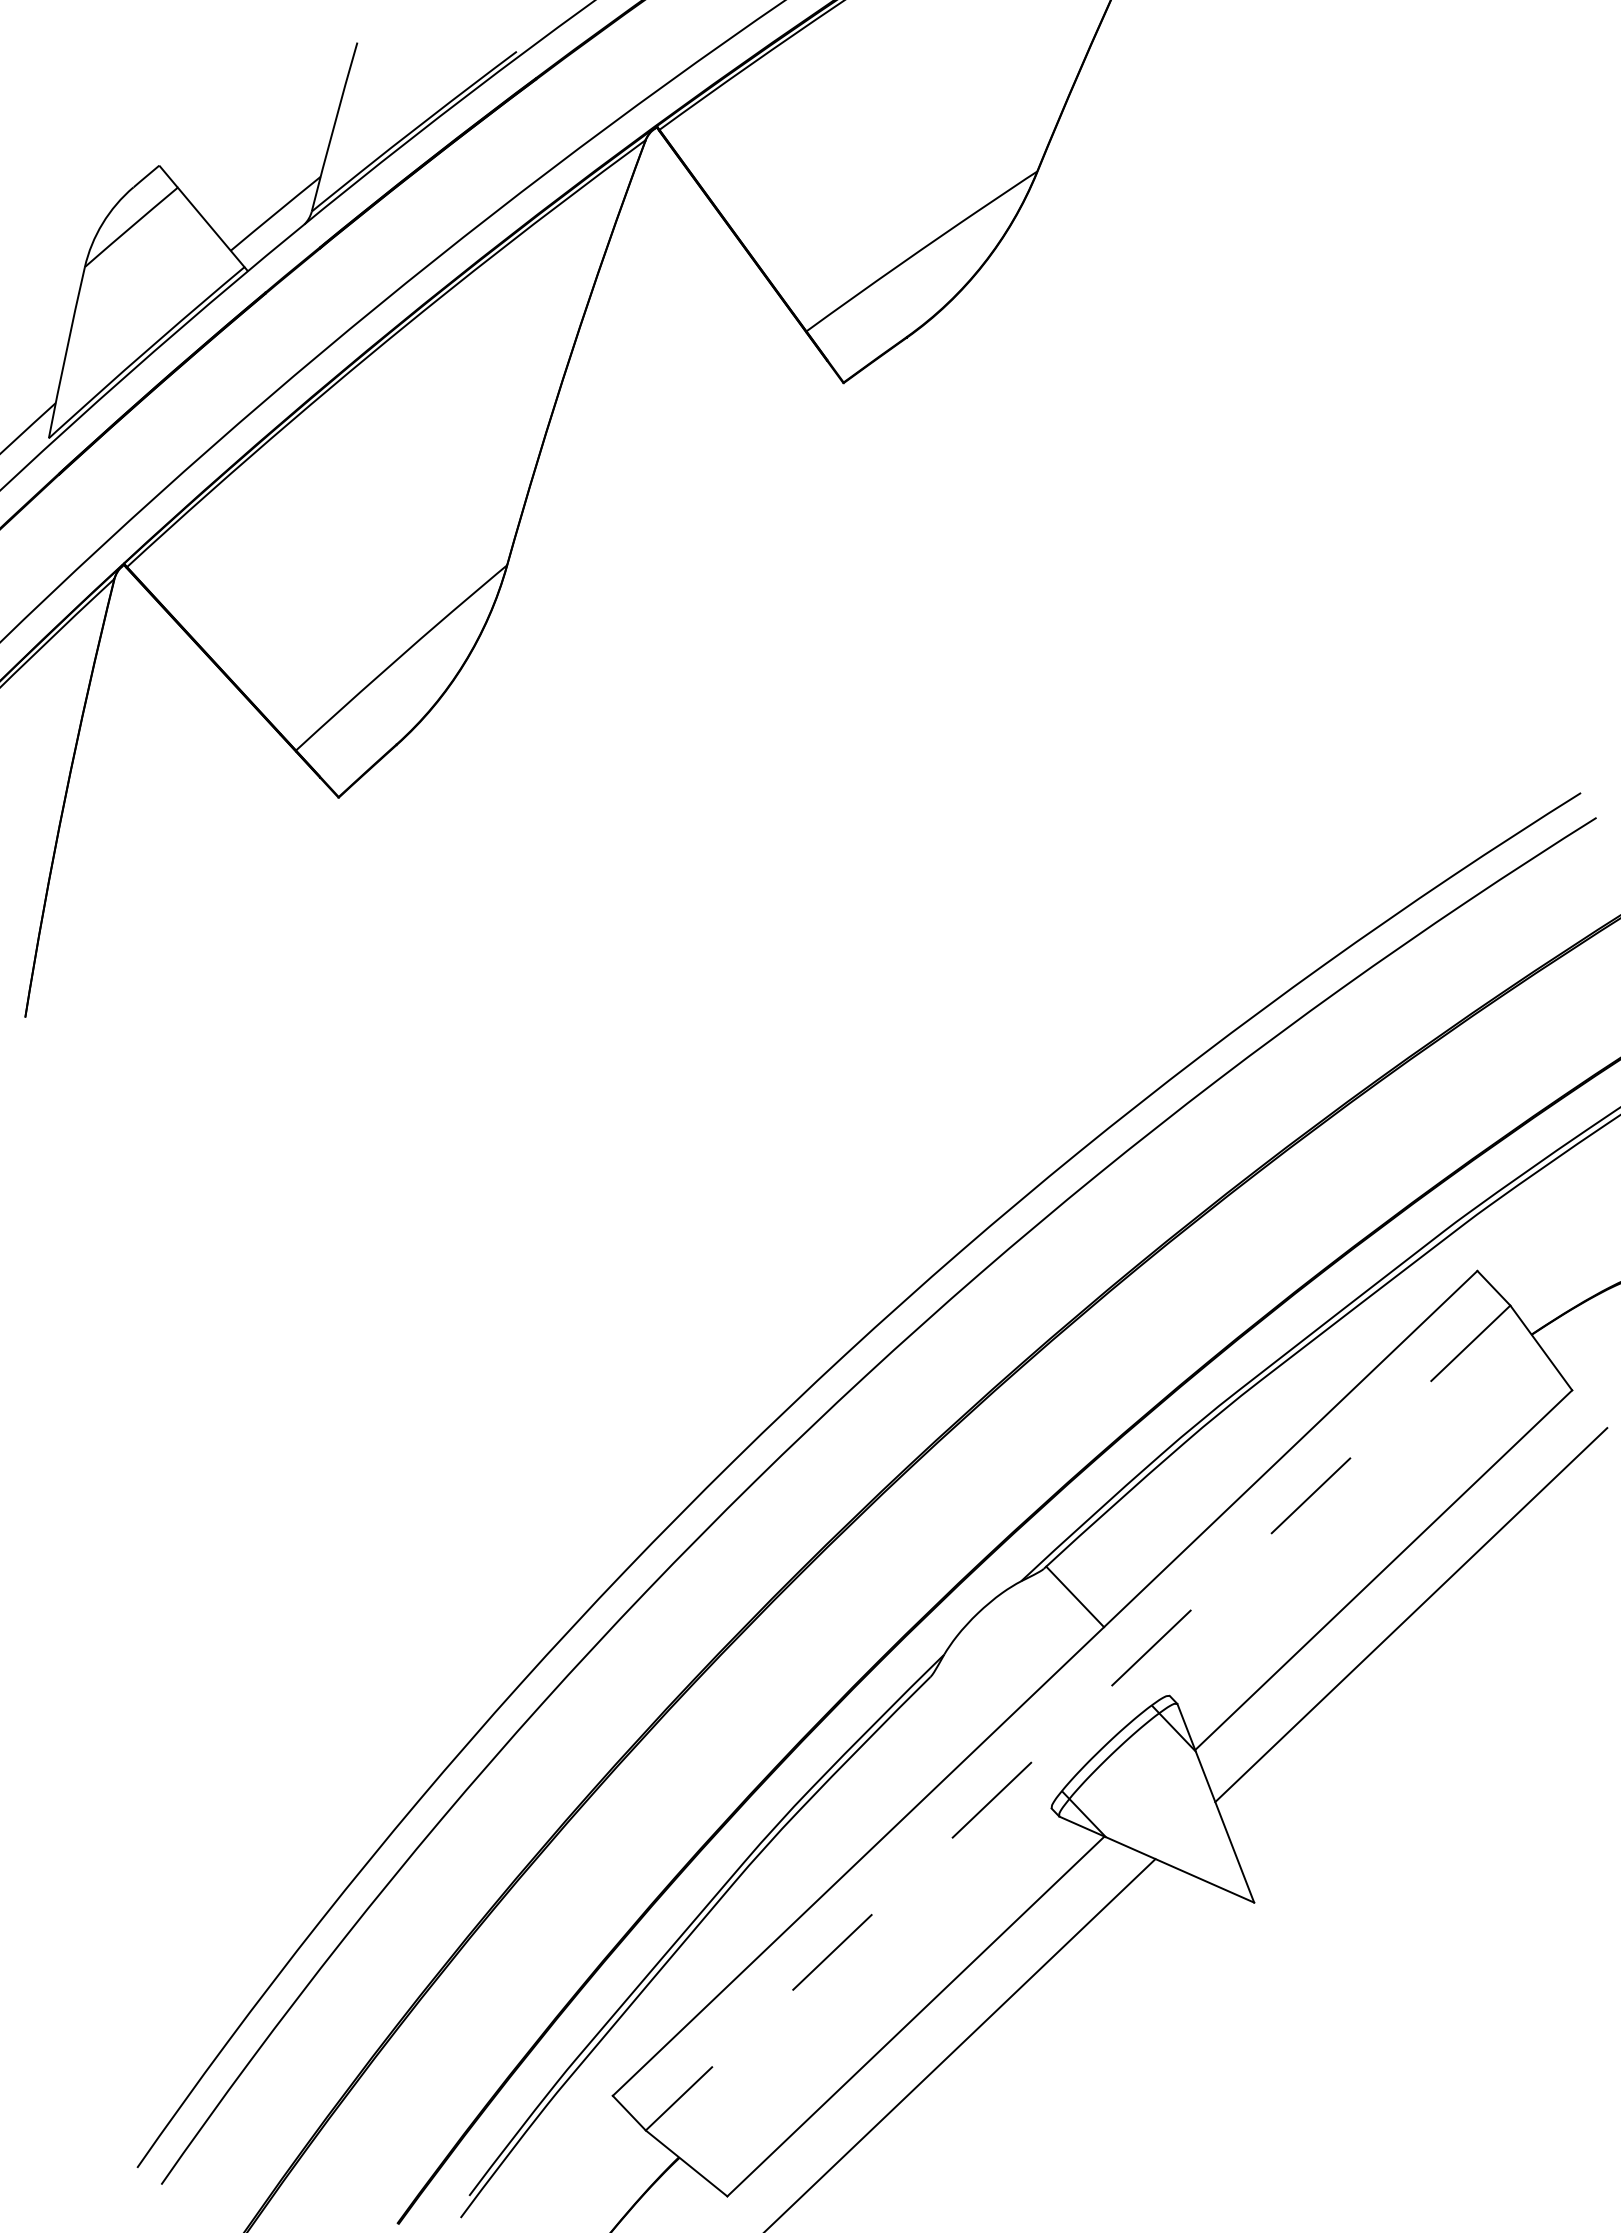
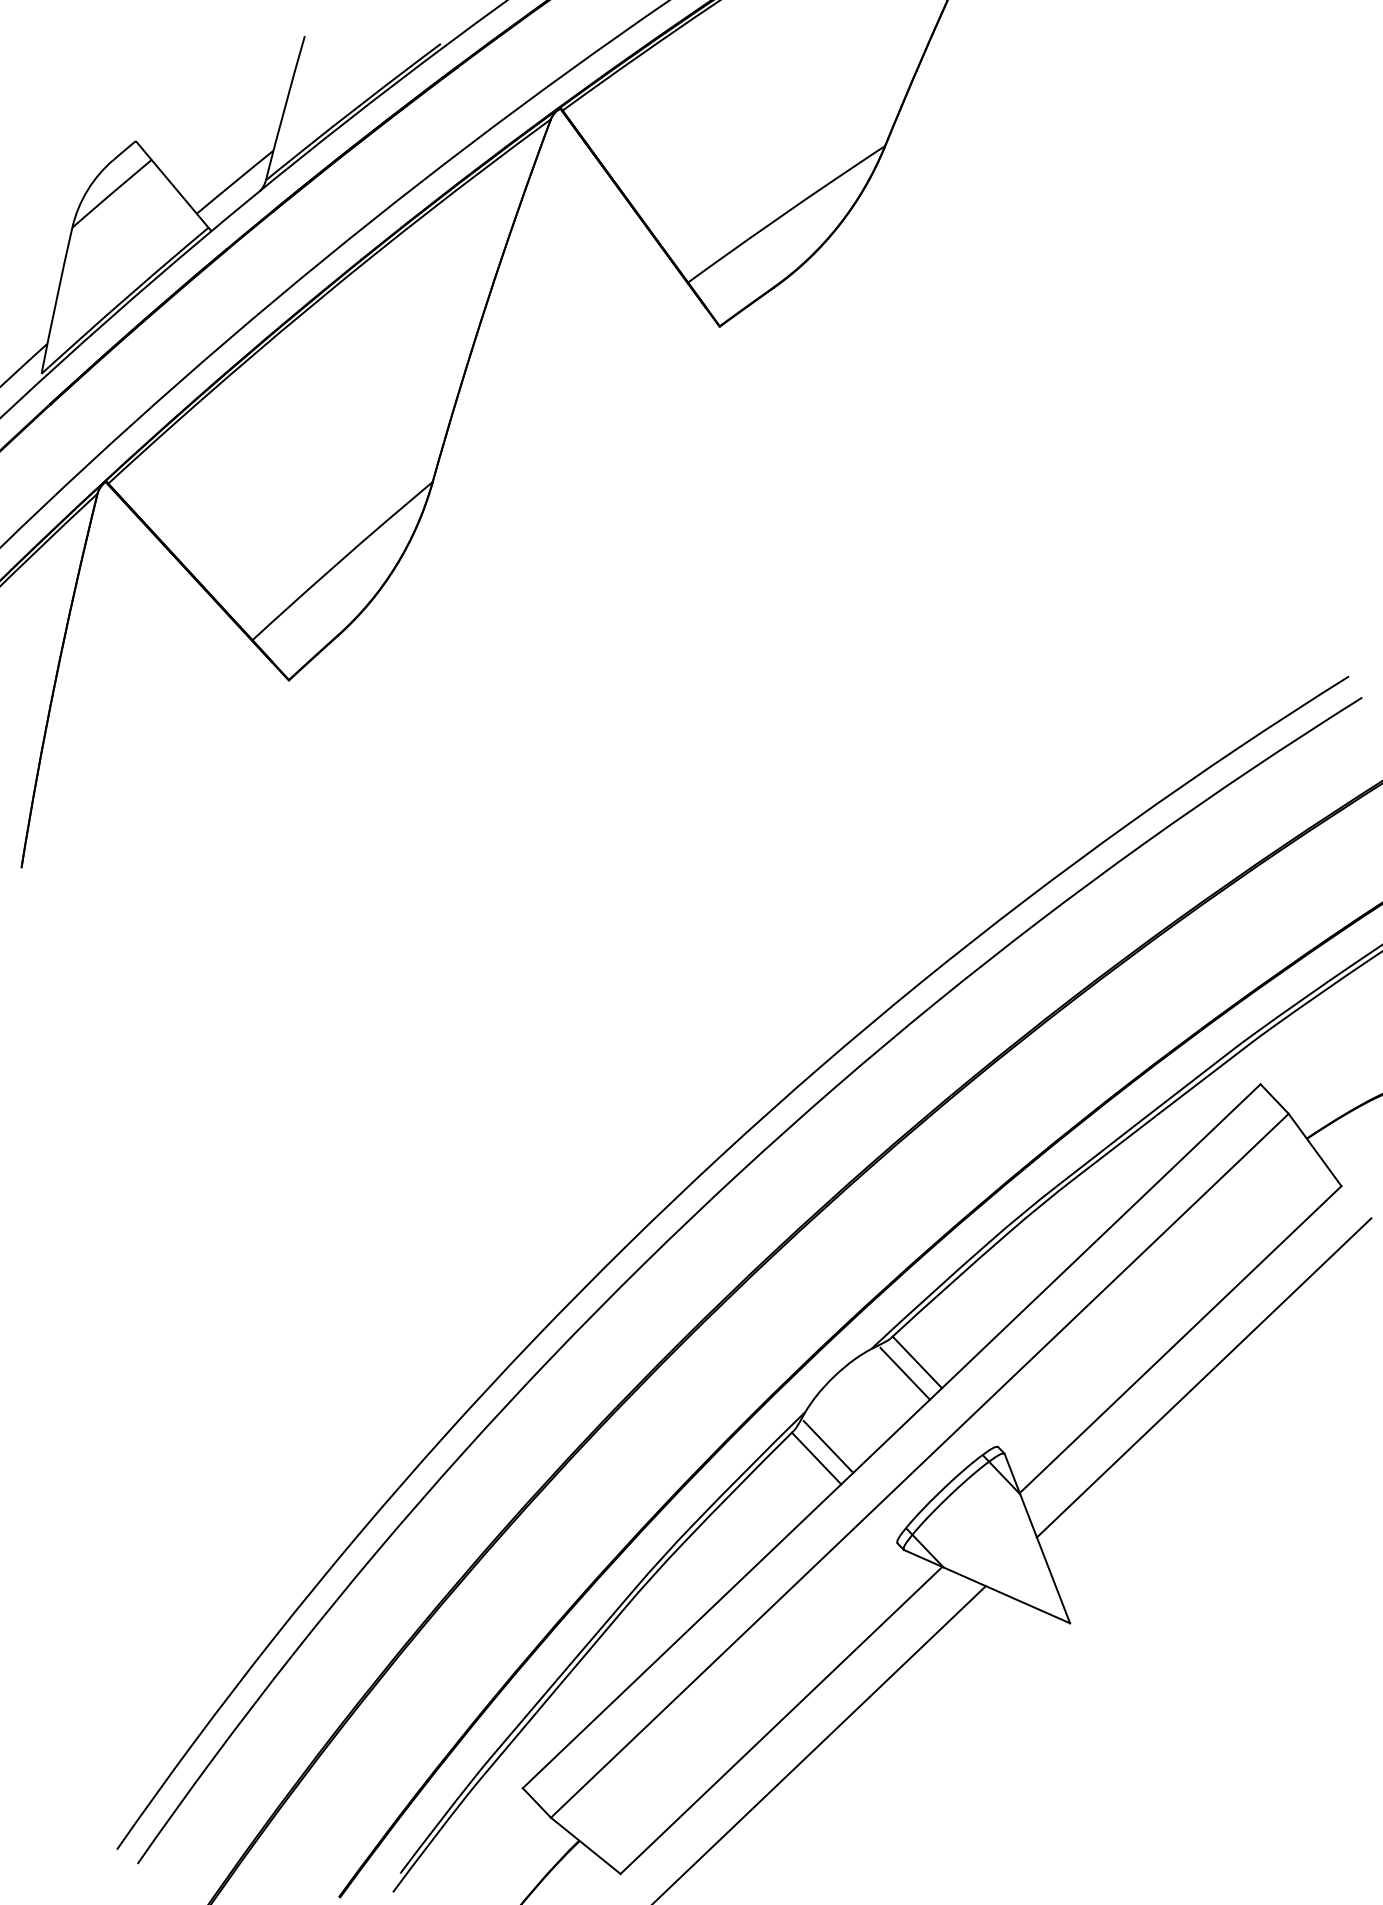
line: (1060, 1609) -> (904, 1373), added
line: (971, 1695) -> (828, 1446), added
line: (956, 1709) -> (816, 1458), added
line: (1077, 1718) -> (919, 1466), dashed -> solid

